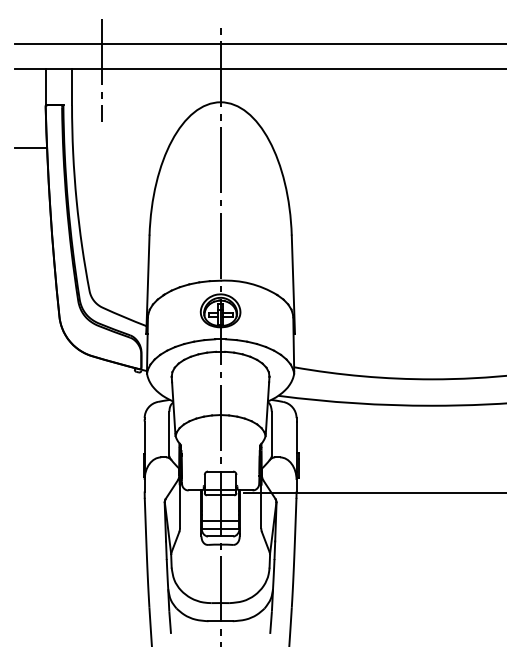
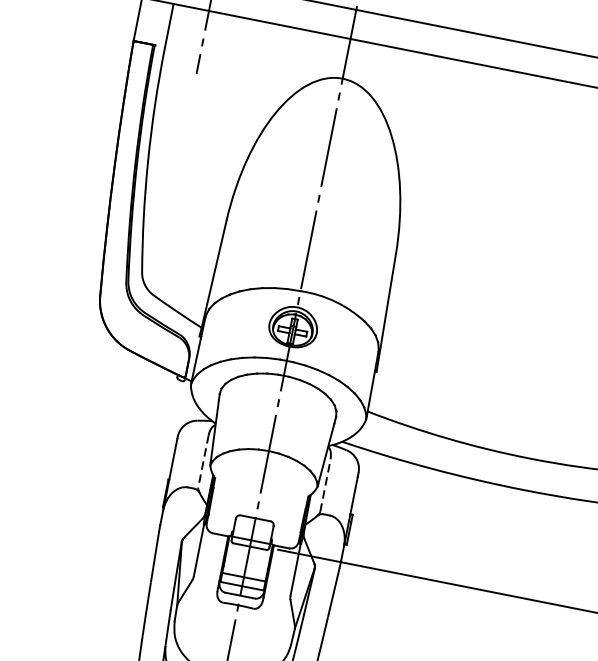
line: (31, 148) -> (106, 89), removed
line: (271, 433) -> (325, 485), solid -> dashed
line: (169, 434) -> (203, 462), solid -> dashed

